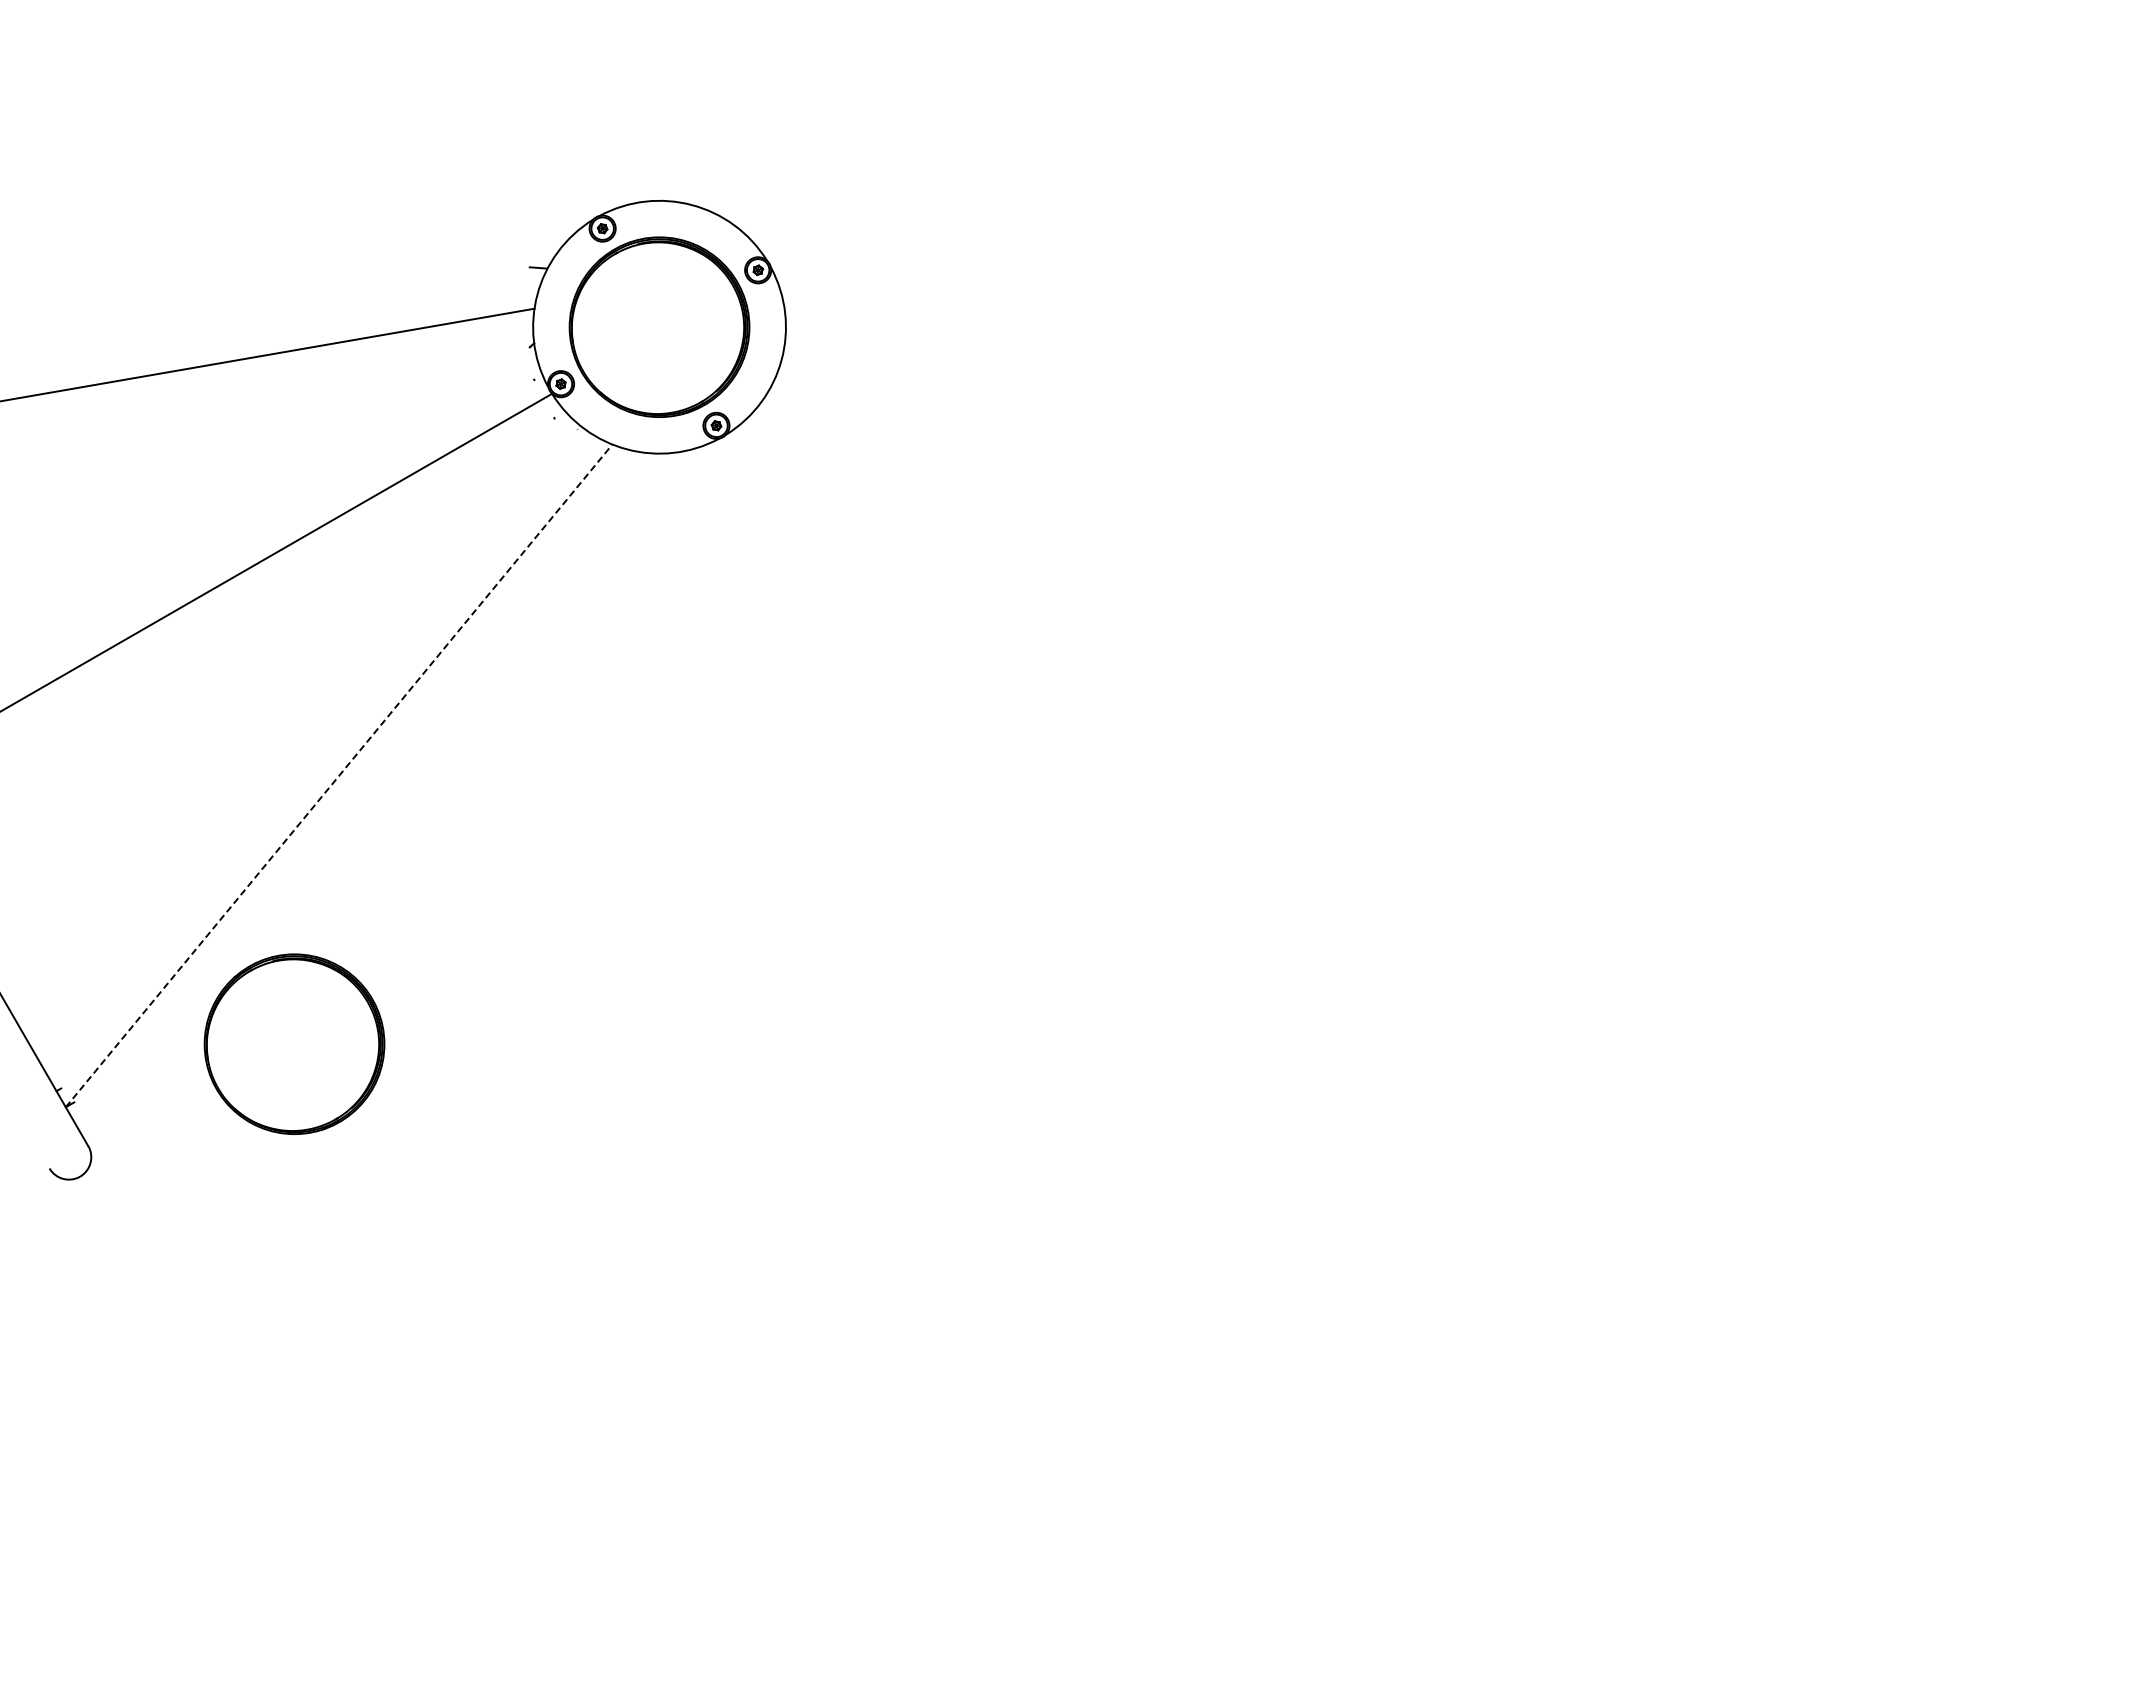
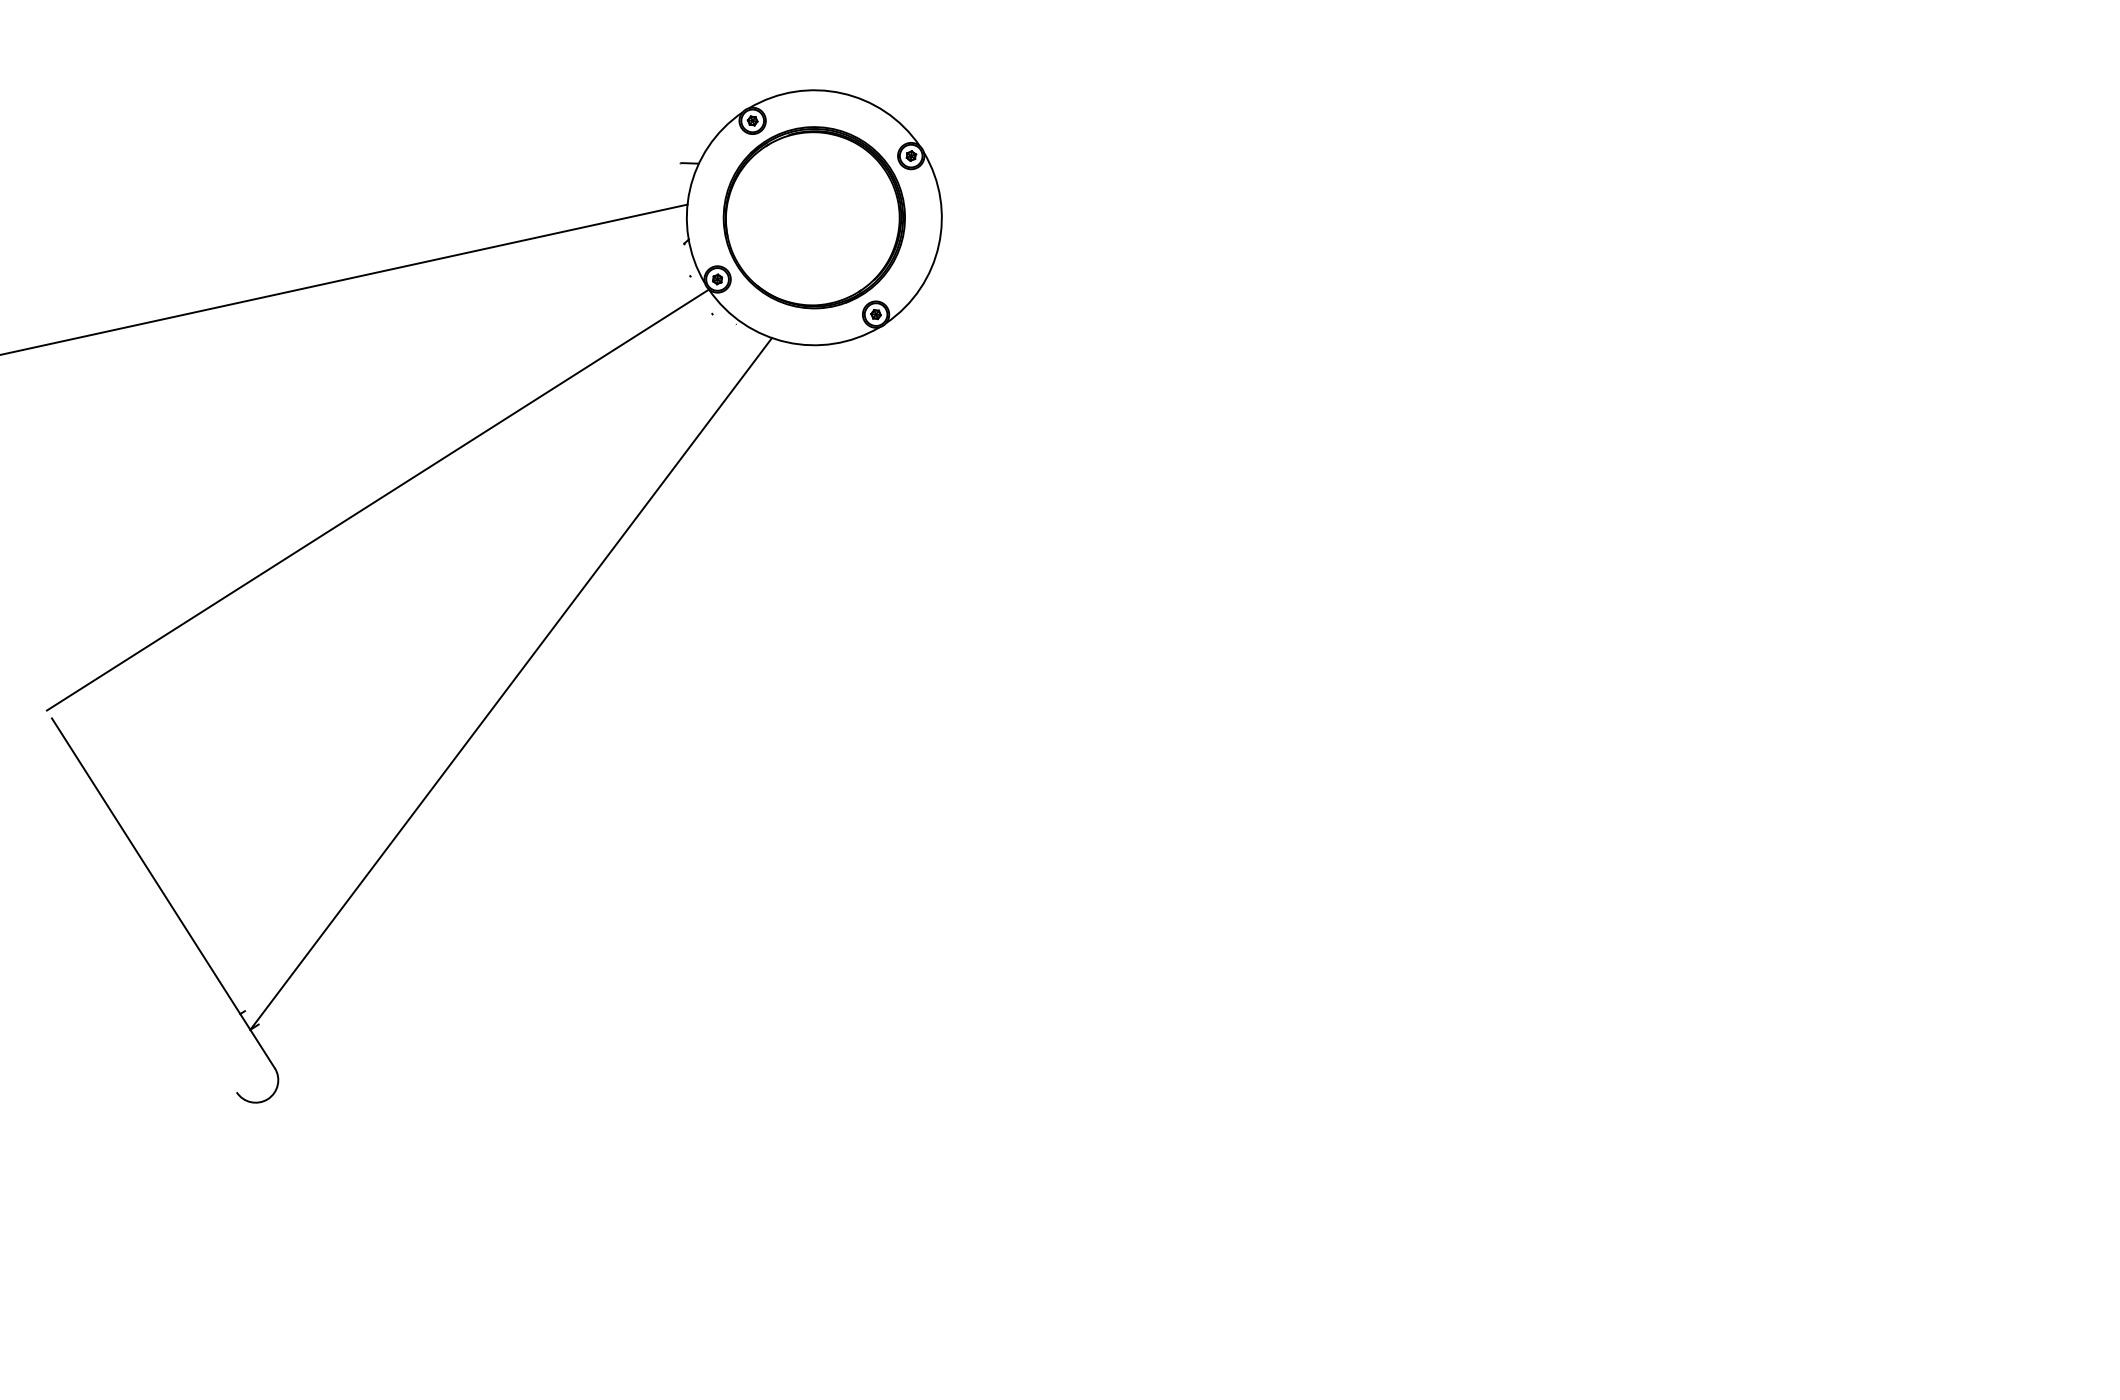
line: (339, 775) -> (511, 683), dashed -> solid
part: (294, 1043) -> (478, 955), removed

